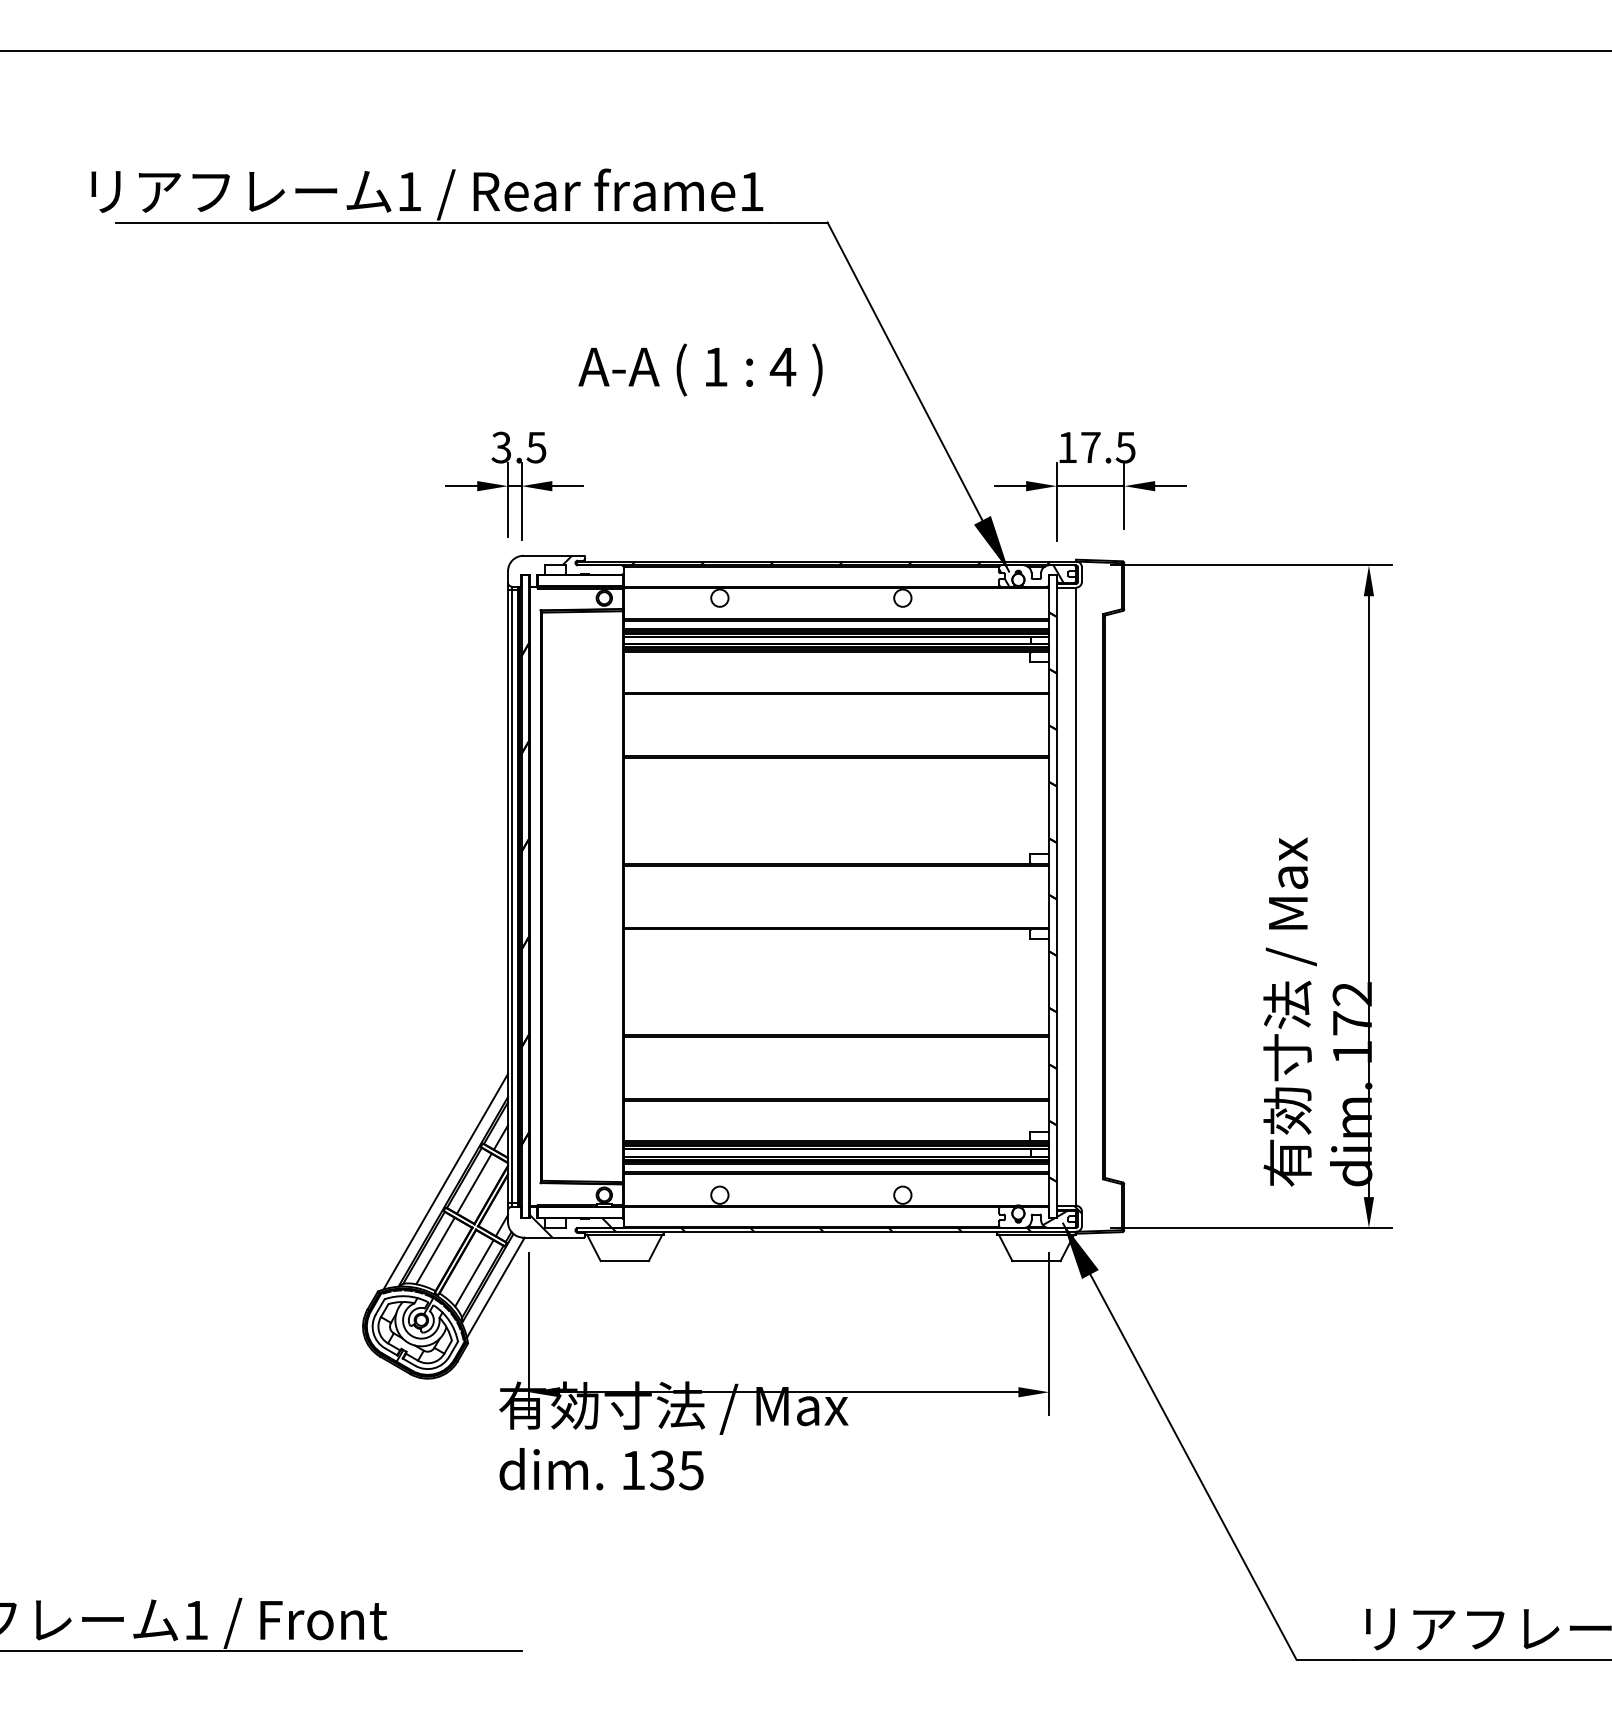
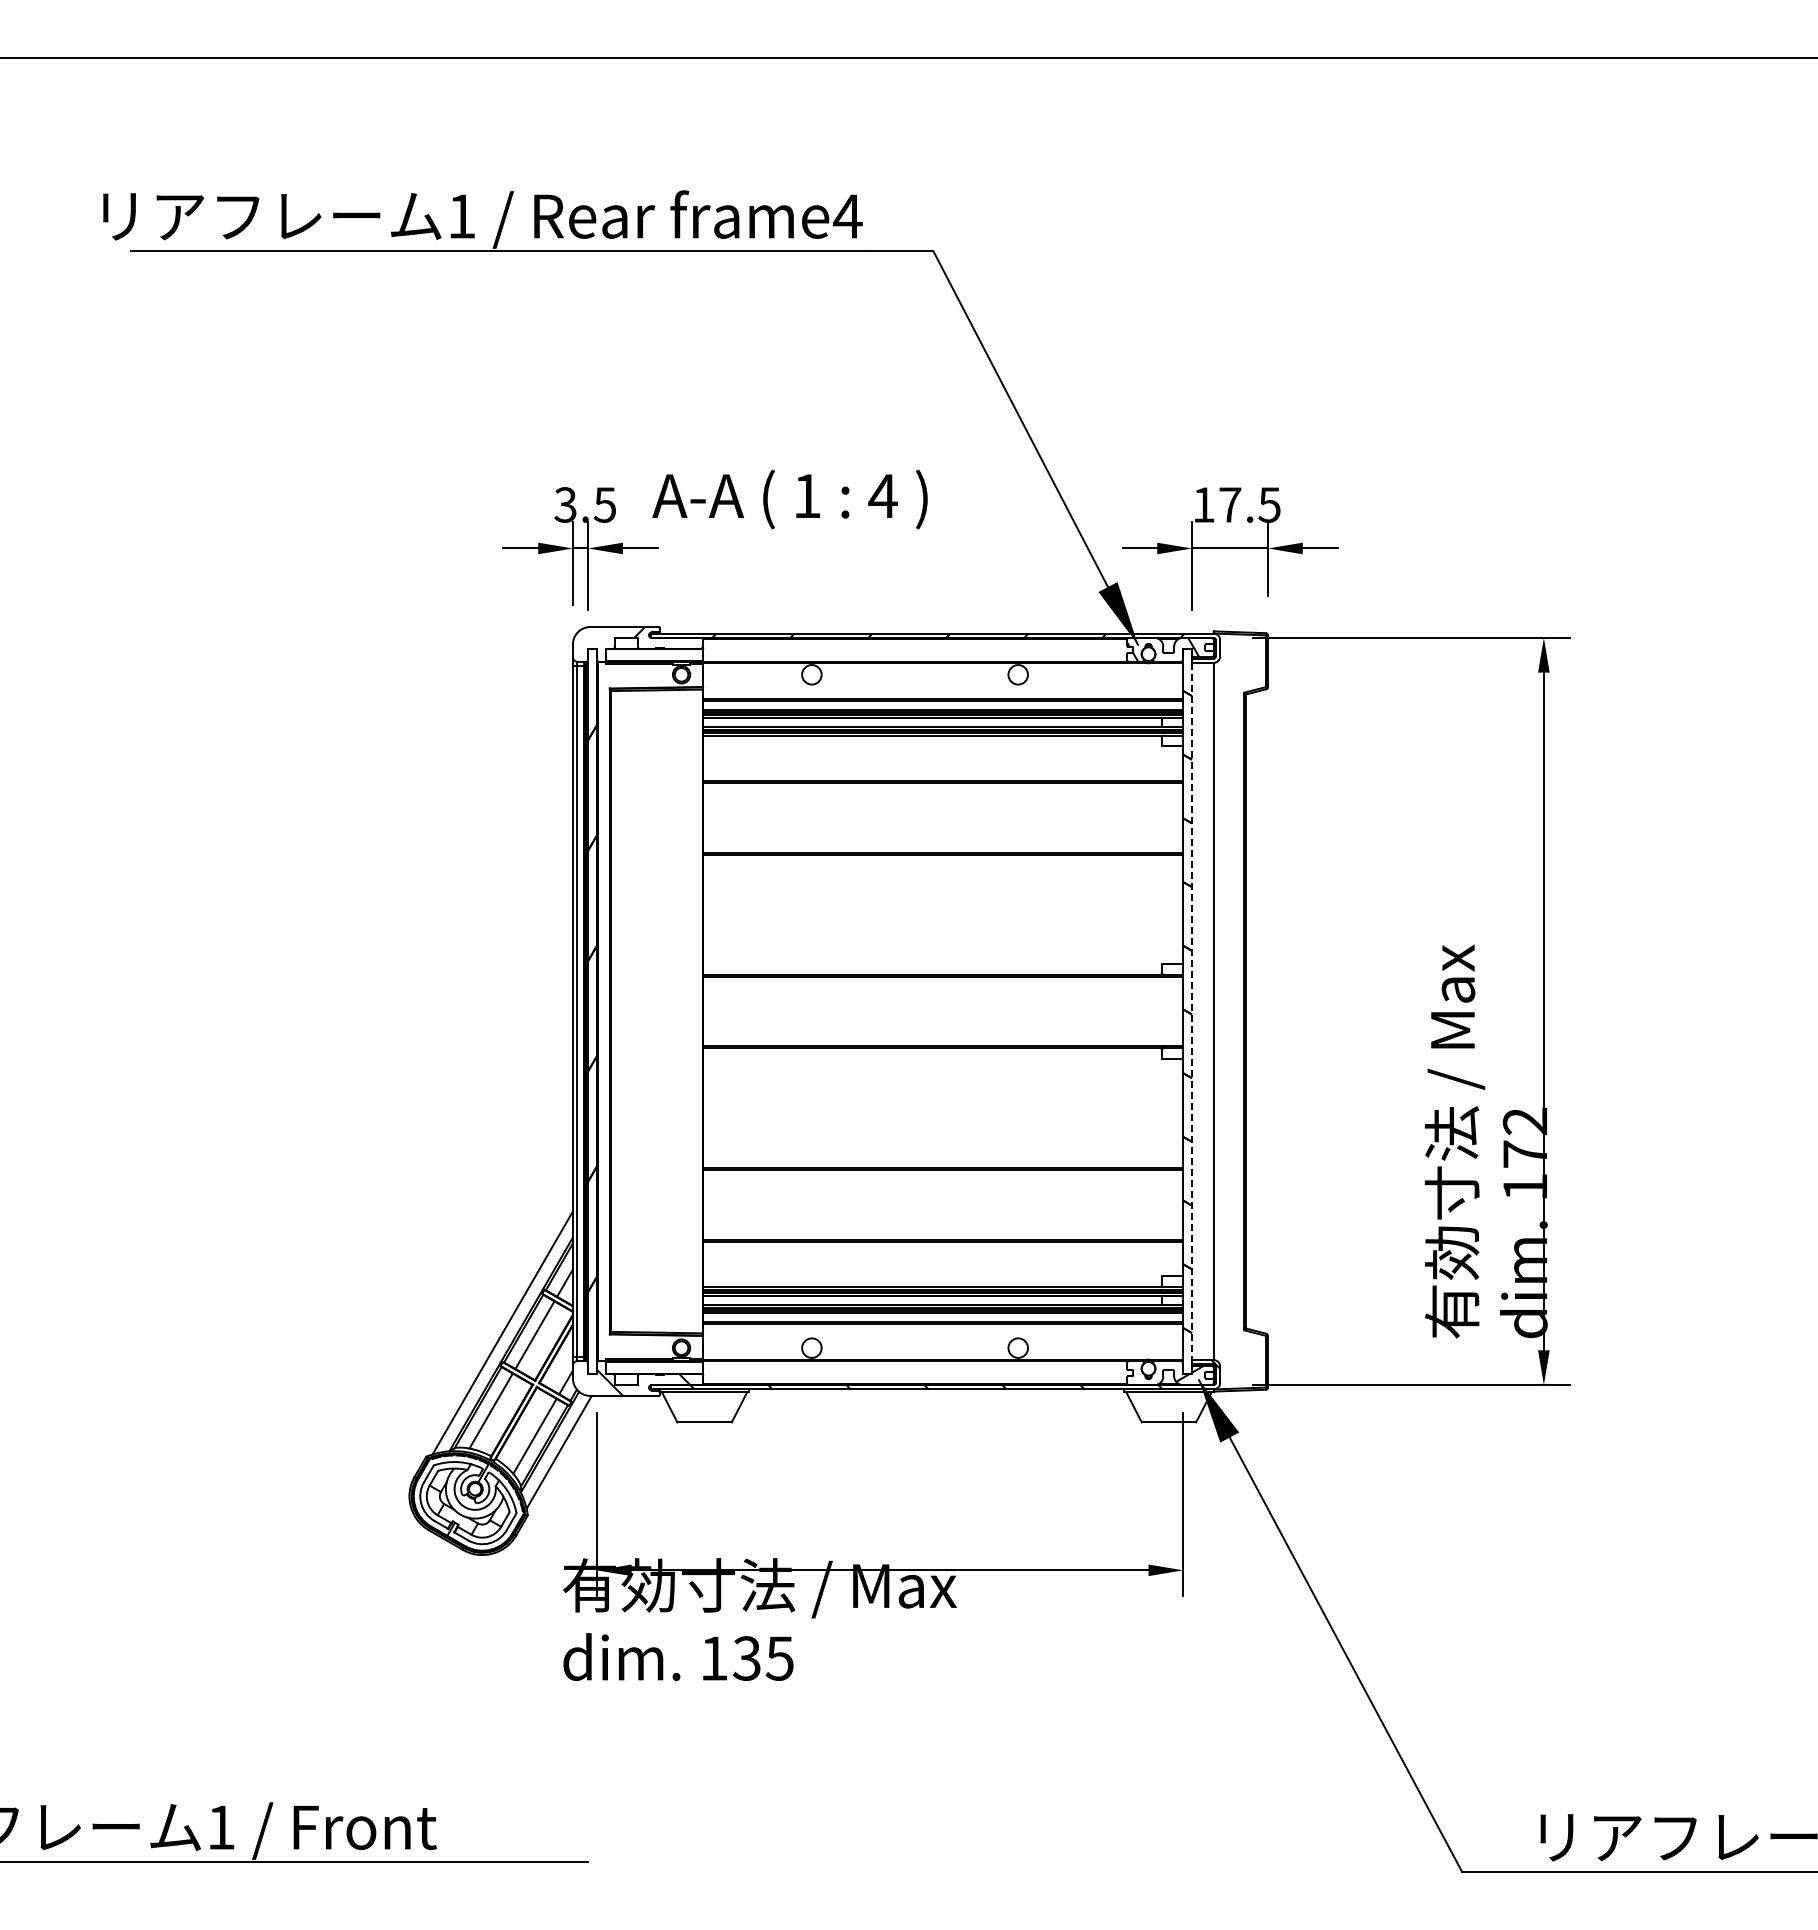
text: (751, 191) -> (847, 216), frame1 -> frame4
text: (700, 370) -> (789, 499), moved
line: (1056, 895) -> (1191, 1010), solid -> dashed

